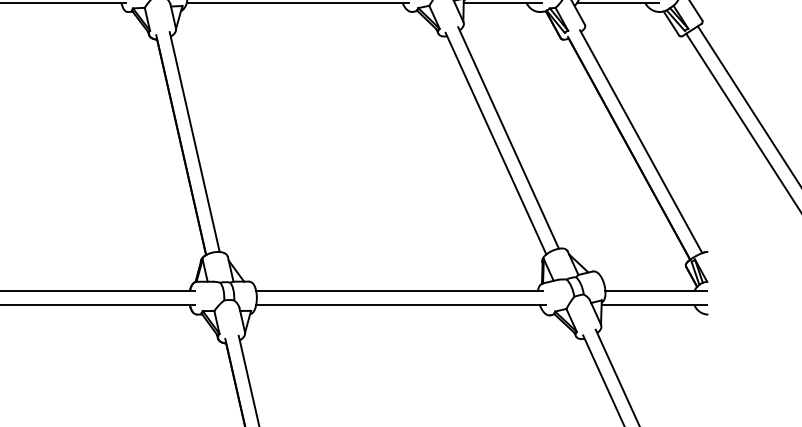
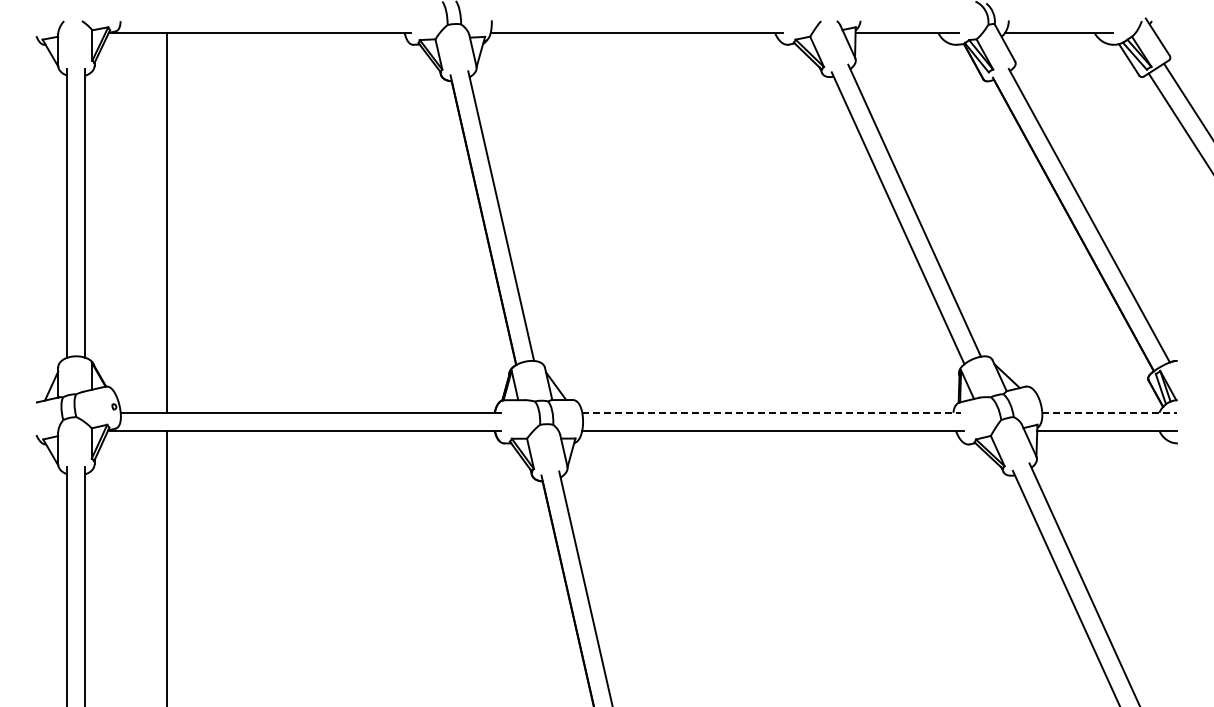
line: (399, 291) -> (771, 412), solid -> dashed
line: (656, 291) -> (1109, 412), solid -> dashed

